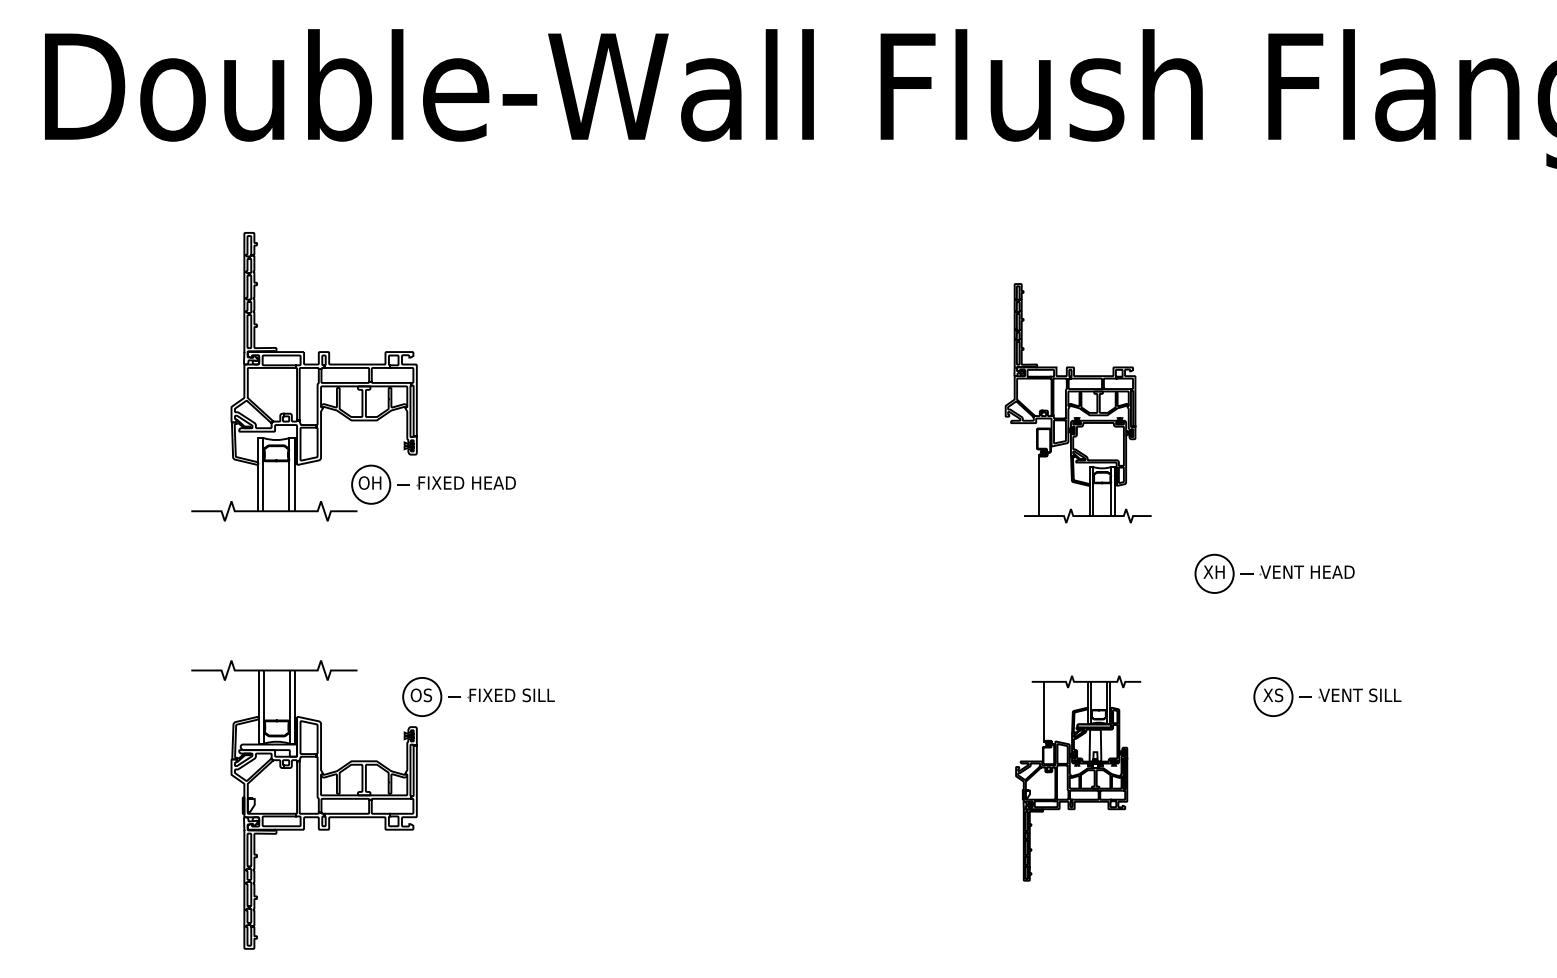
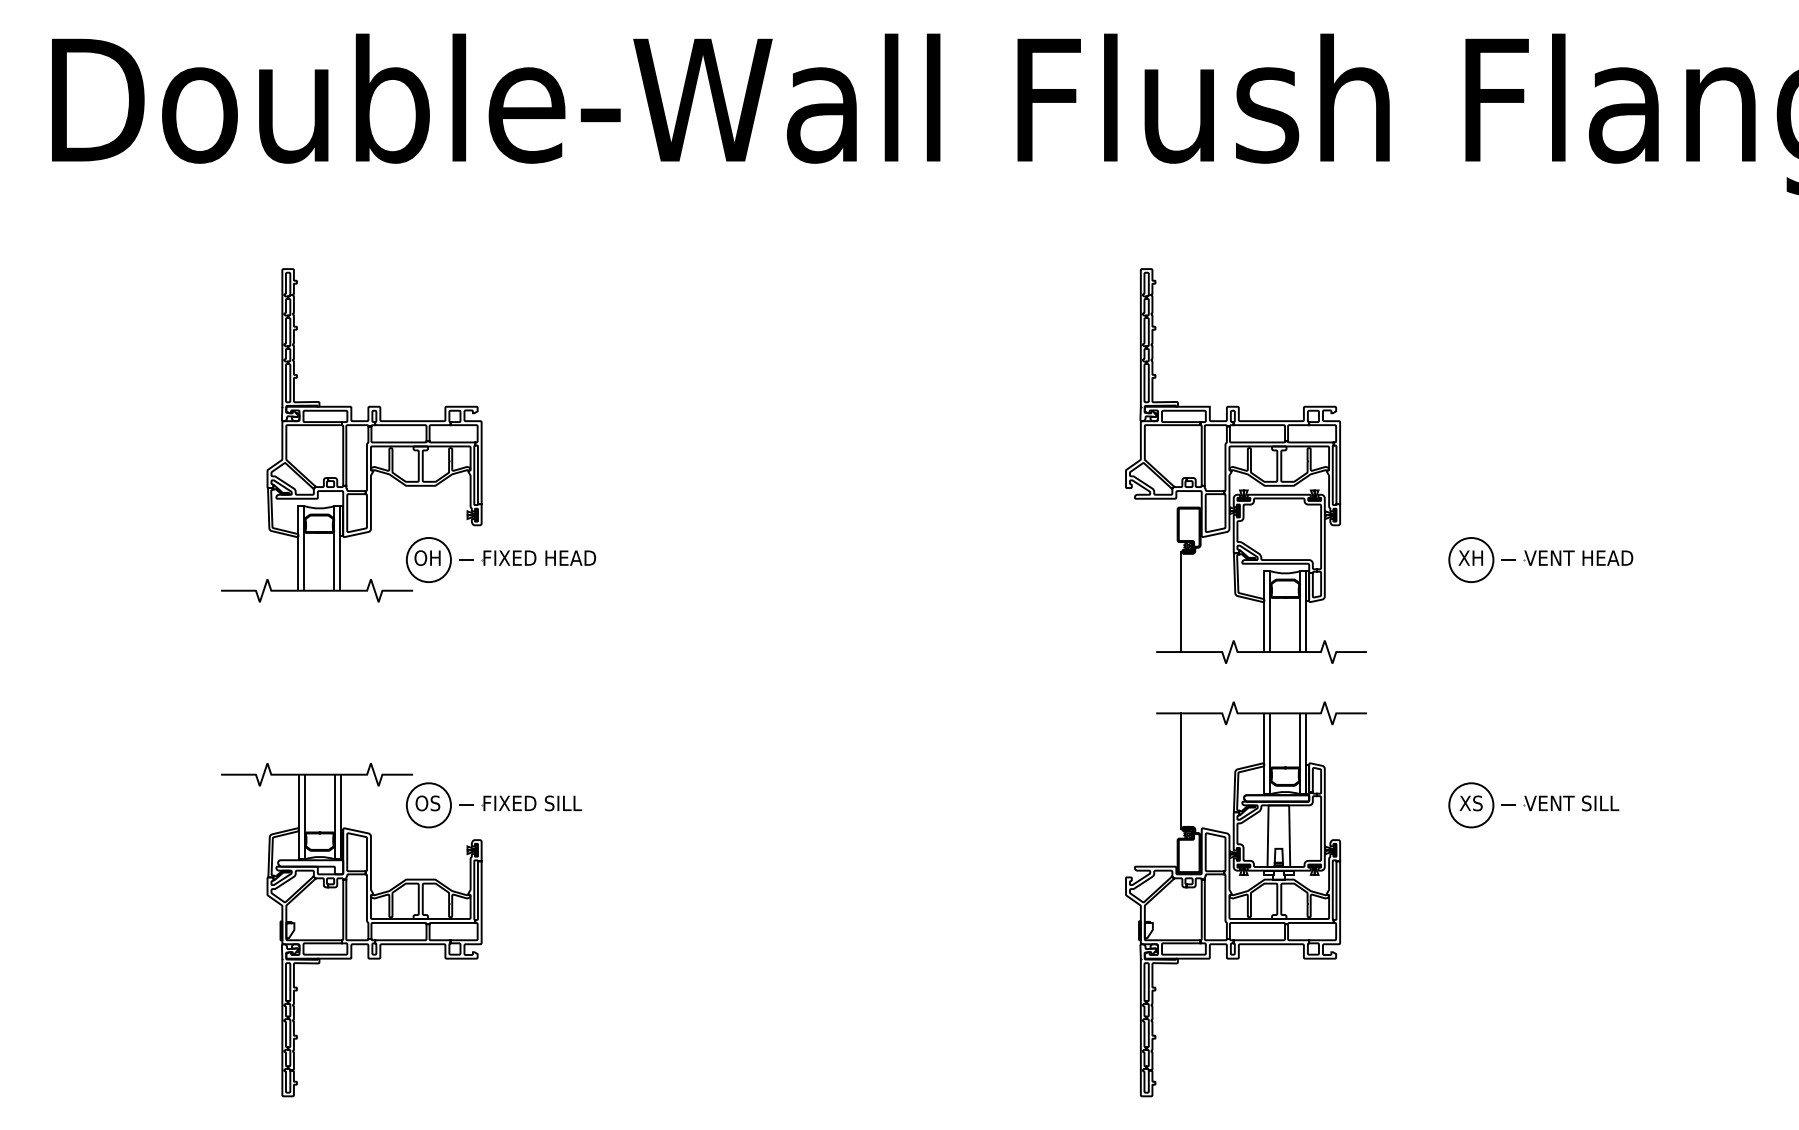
part: (1077, 402) -> (1245, 465), size x1.43
part: (1274, 573) -> (1540, 559), moved
part: (479, 697) -> (494, 805), moved
part: (1077, 778) -> (1245, 899), size x1.67

